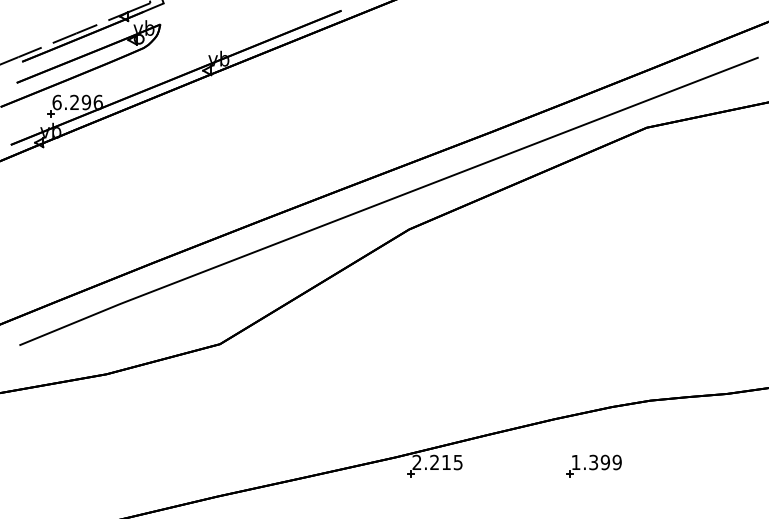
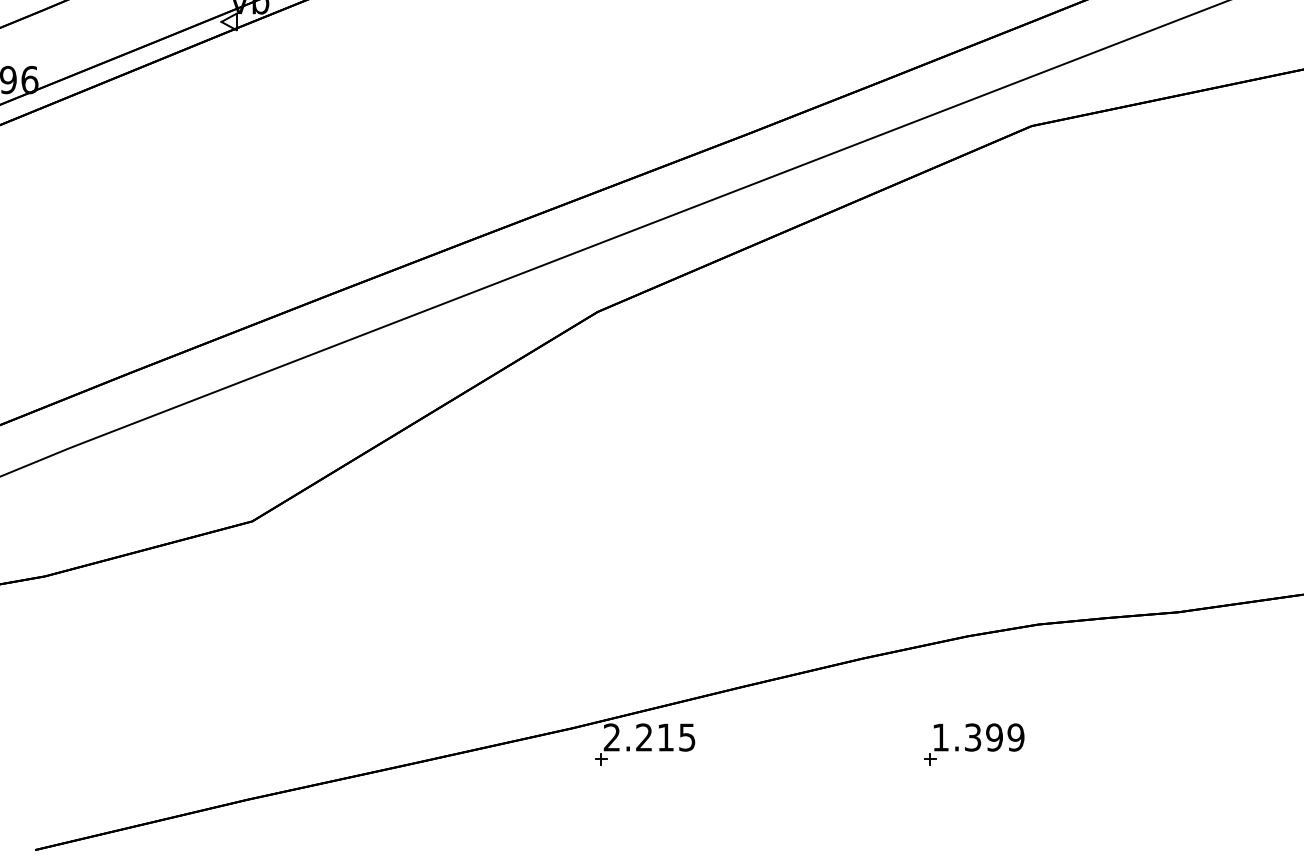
part: (593, 465) -> (972, 742), moved

